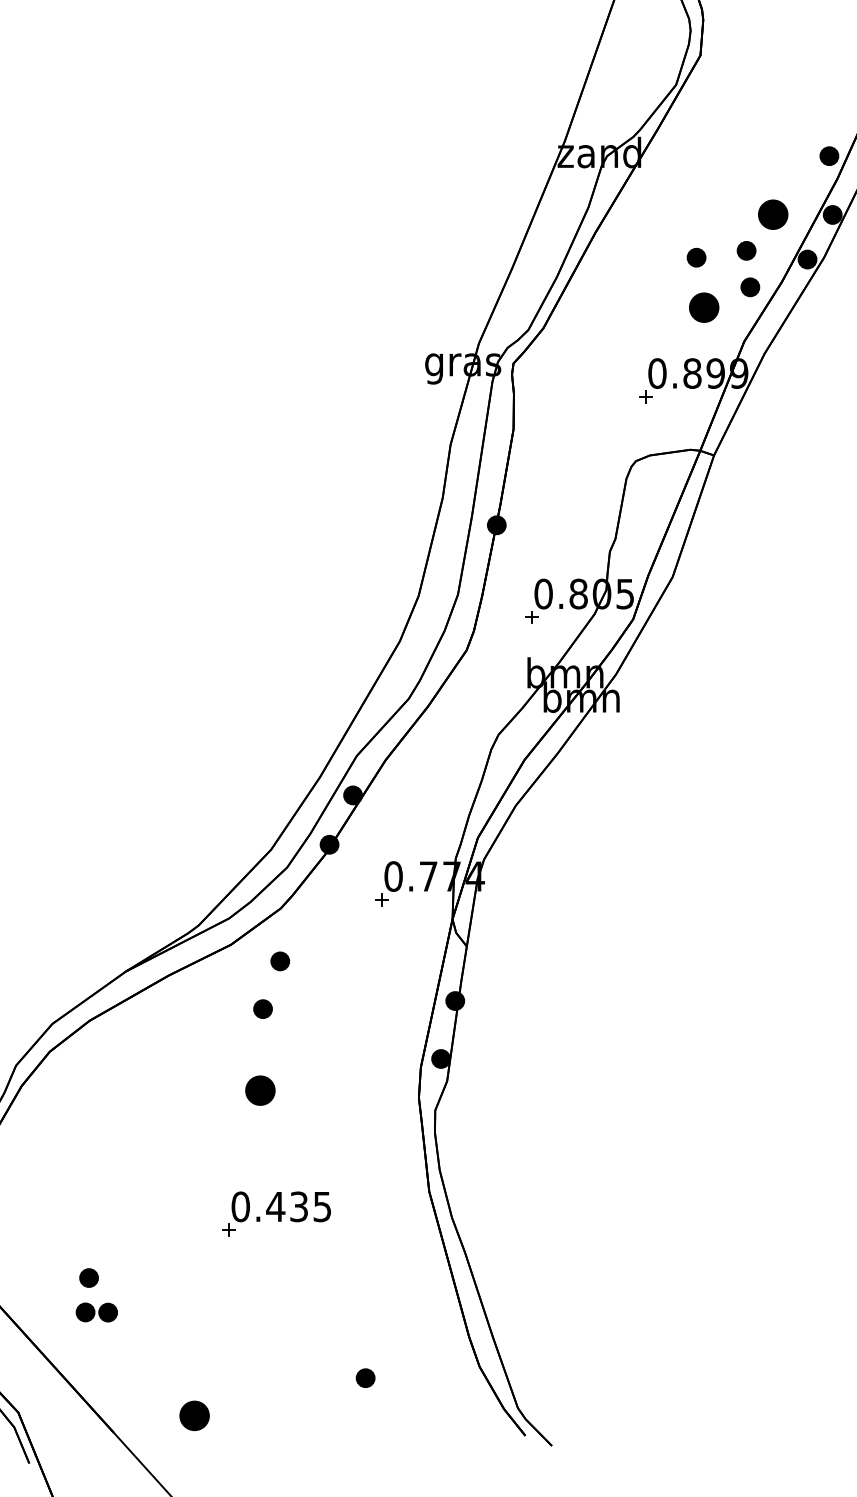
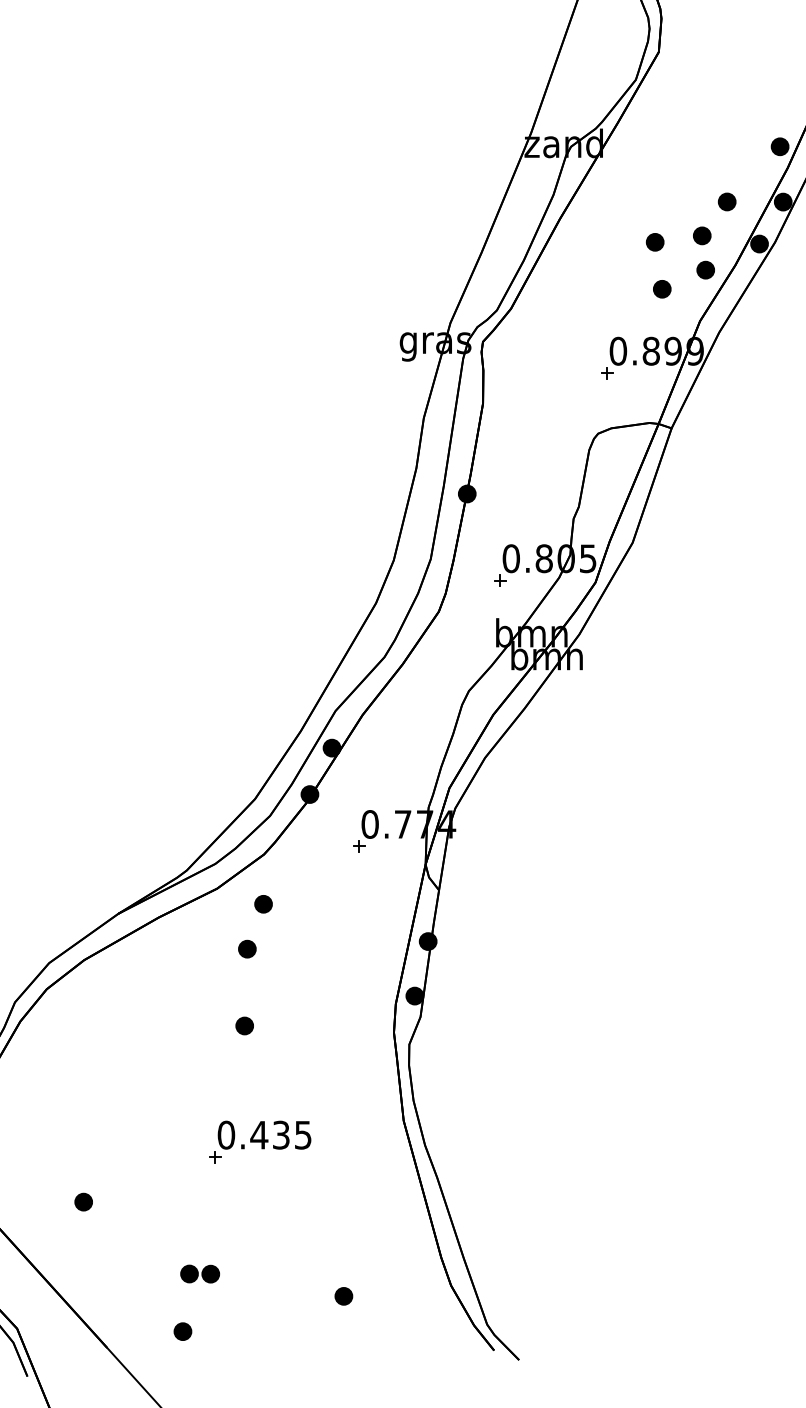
part: (772, 214) -> (726, 201), size x0.62
part: (703, 307) -> (661, 289), size x0.62
part: (259, 1090) -> (244, 1025), size x0.62
part: (96, 1312) -> (199, 1274), moved
part: (194, 1415) -> (182, 1331), size x0.62

